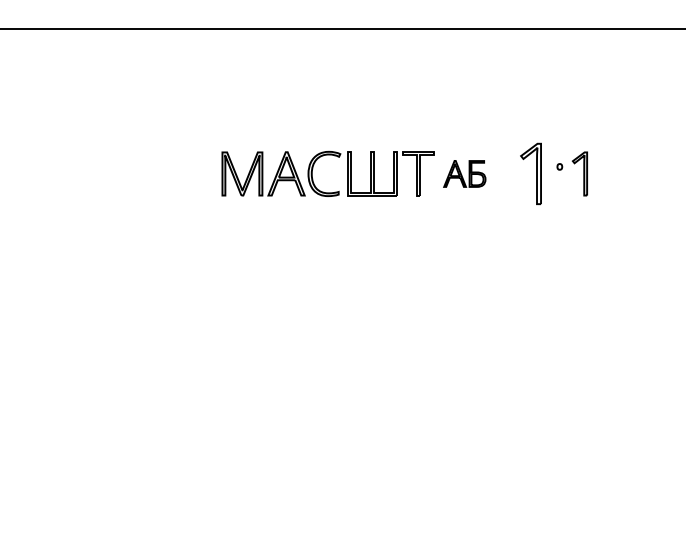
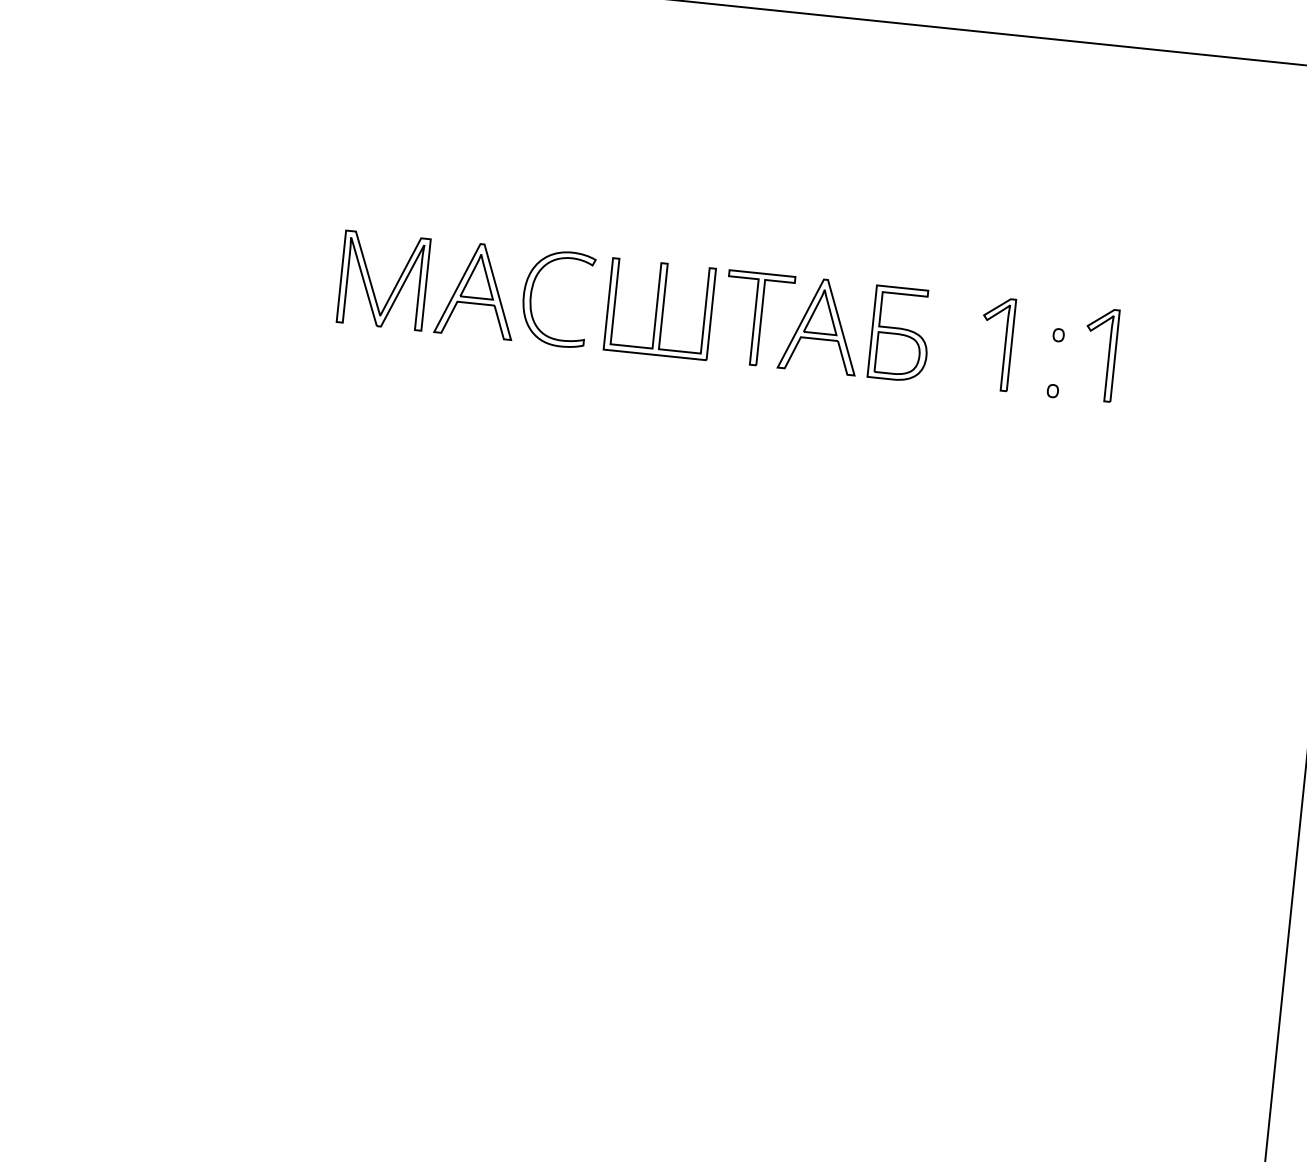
part: (464, 173) -> (854, 328), size x1.67
part: (531, 173) -> (997, 343), size x0.71
part: (559, 192) -> (1052, 389), added

